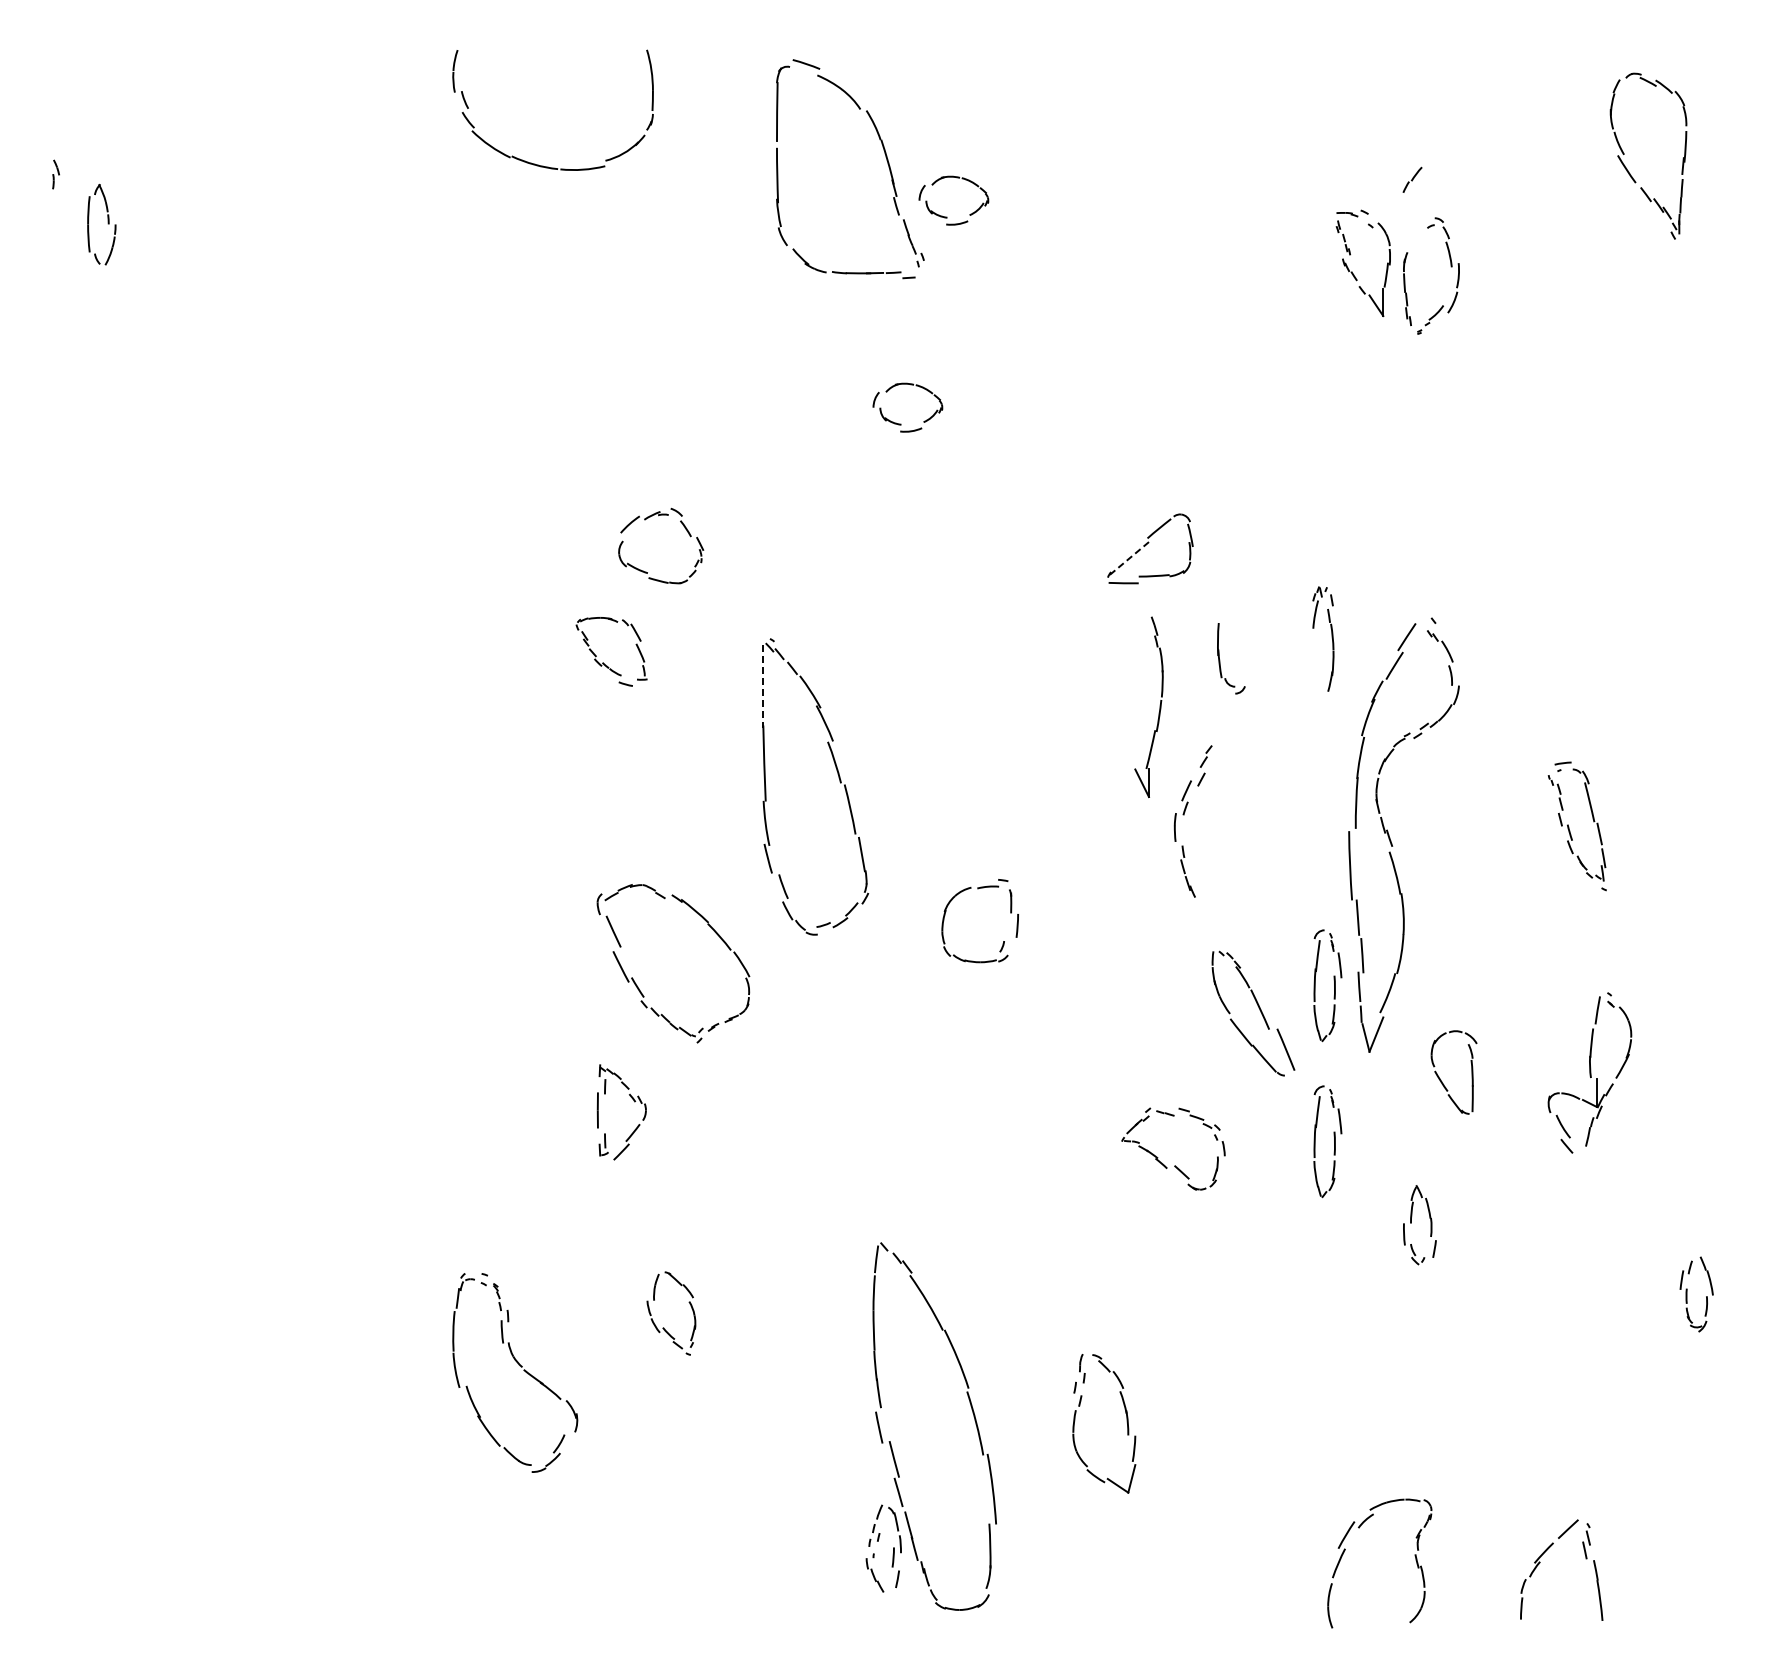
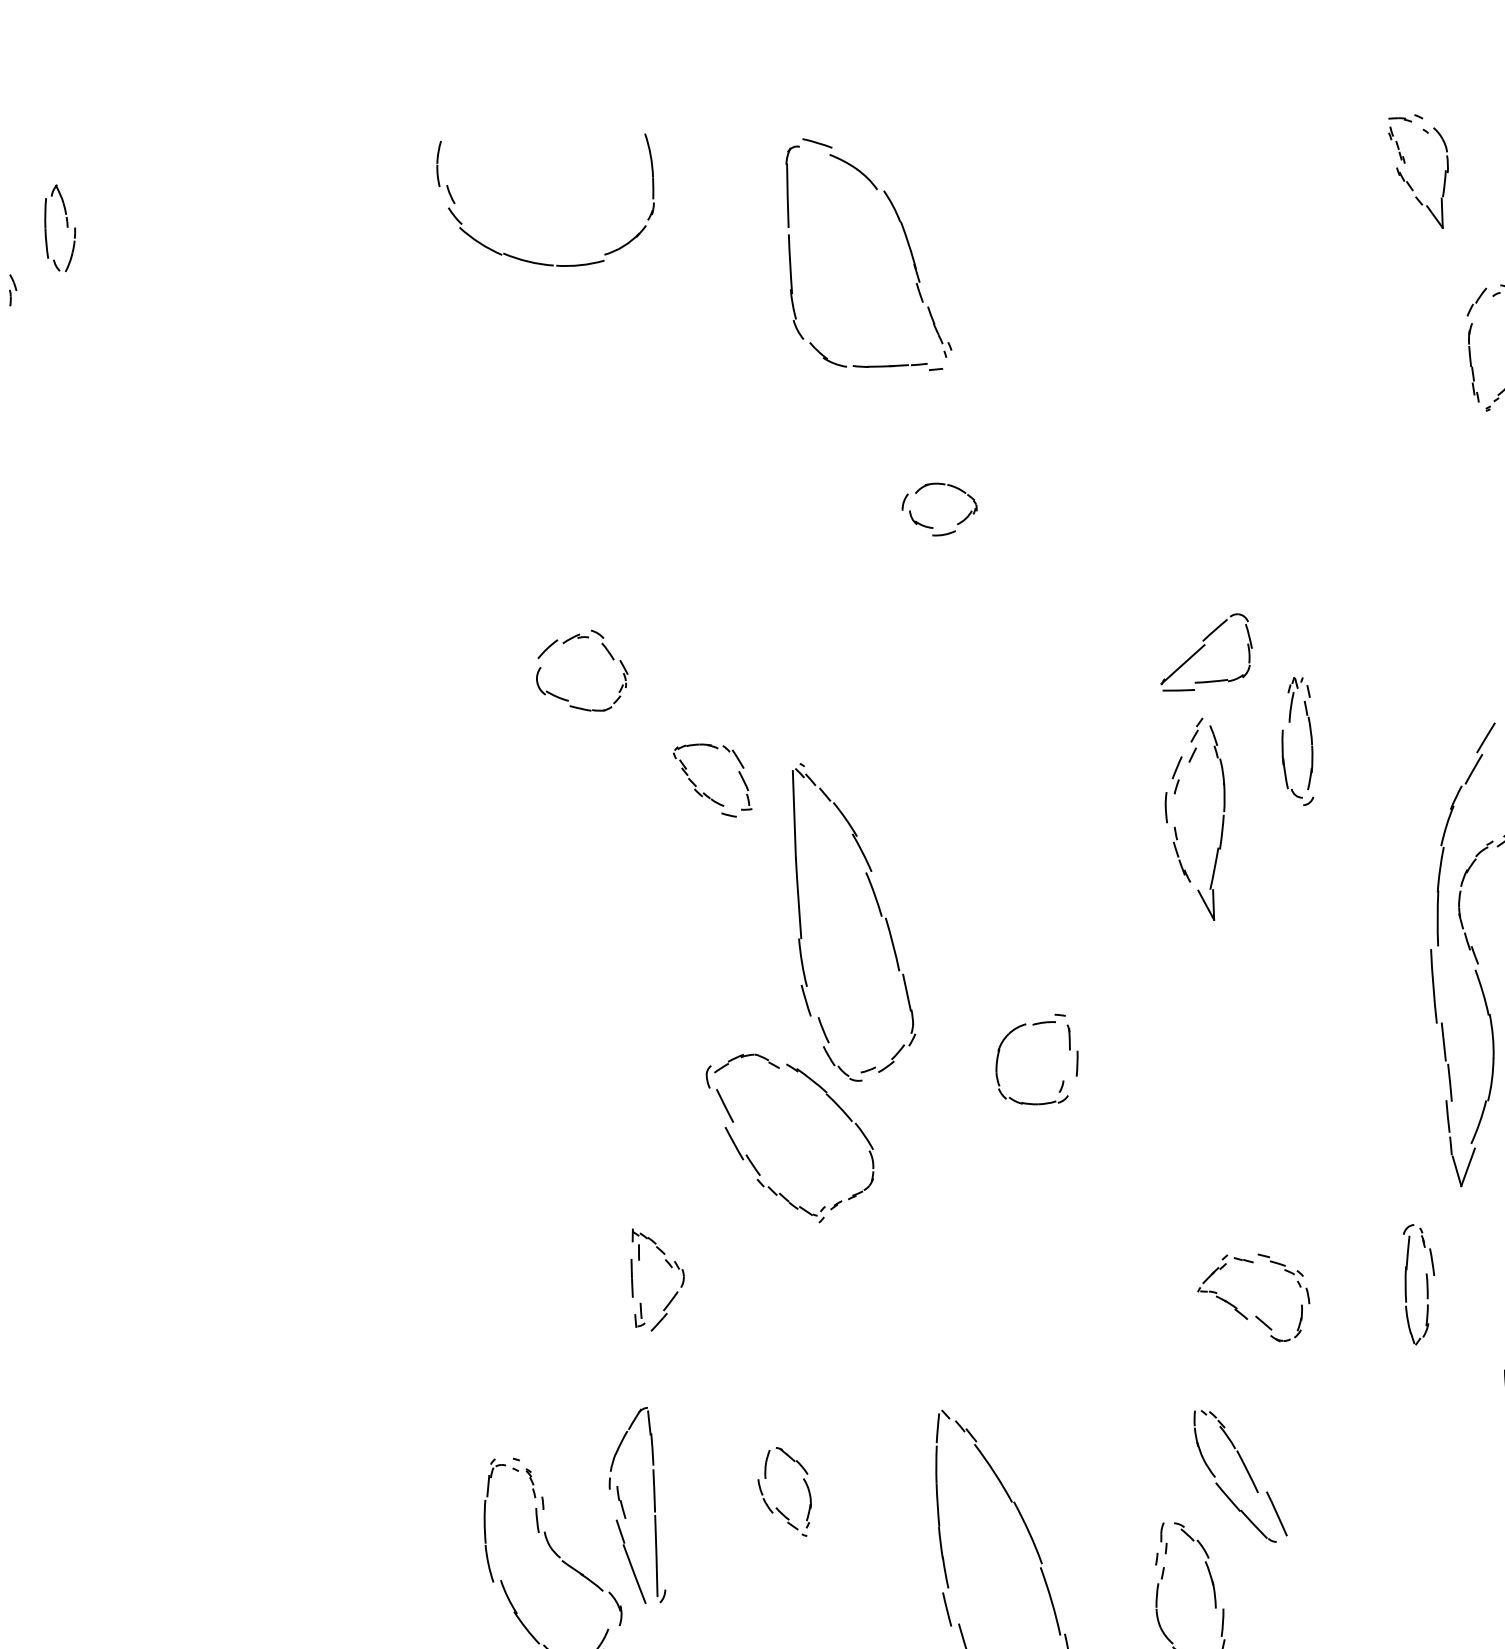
part: (1412, 179) -> (1476, 301), moved
part: (947, 216) -> (975, 301), removed
part: (107, 223) -> (66, 226), moved
part: (1352, 271) -> (1407, 181), moved
part: (686, 531) -> (608, 654), moved
line: (1128, 559) -> (1183, 664), dashed -> solid
part: (1331, 638) -> (1309, 732), moved
part: (603, 662) -> (704, 792), moved
line: (763, 687) -> (794, 816), dashed -> solid
part: (1184, 815) -> (1175, 794), moved
part: (1334, 985) -> (1421, 1115), removed
part: (638, 986) -> (753, 1164), moved
part: (1259, 1010) -> (1246, 1472), moved
part: (583, 1325) -> (624, 1510), added
part: (664, 1327) -> (777, 1507), moved

